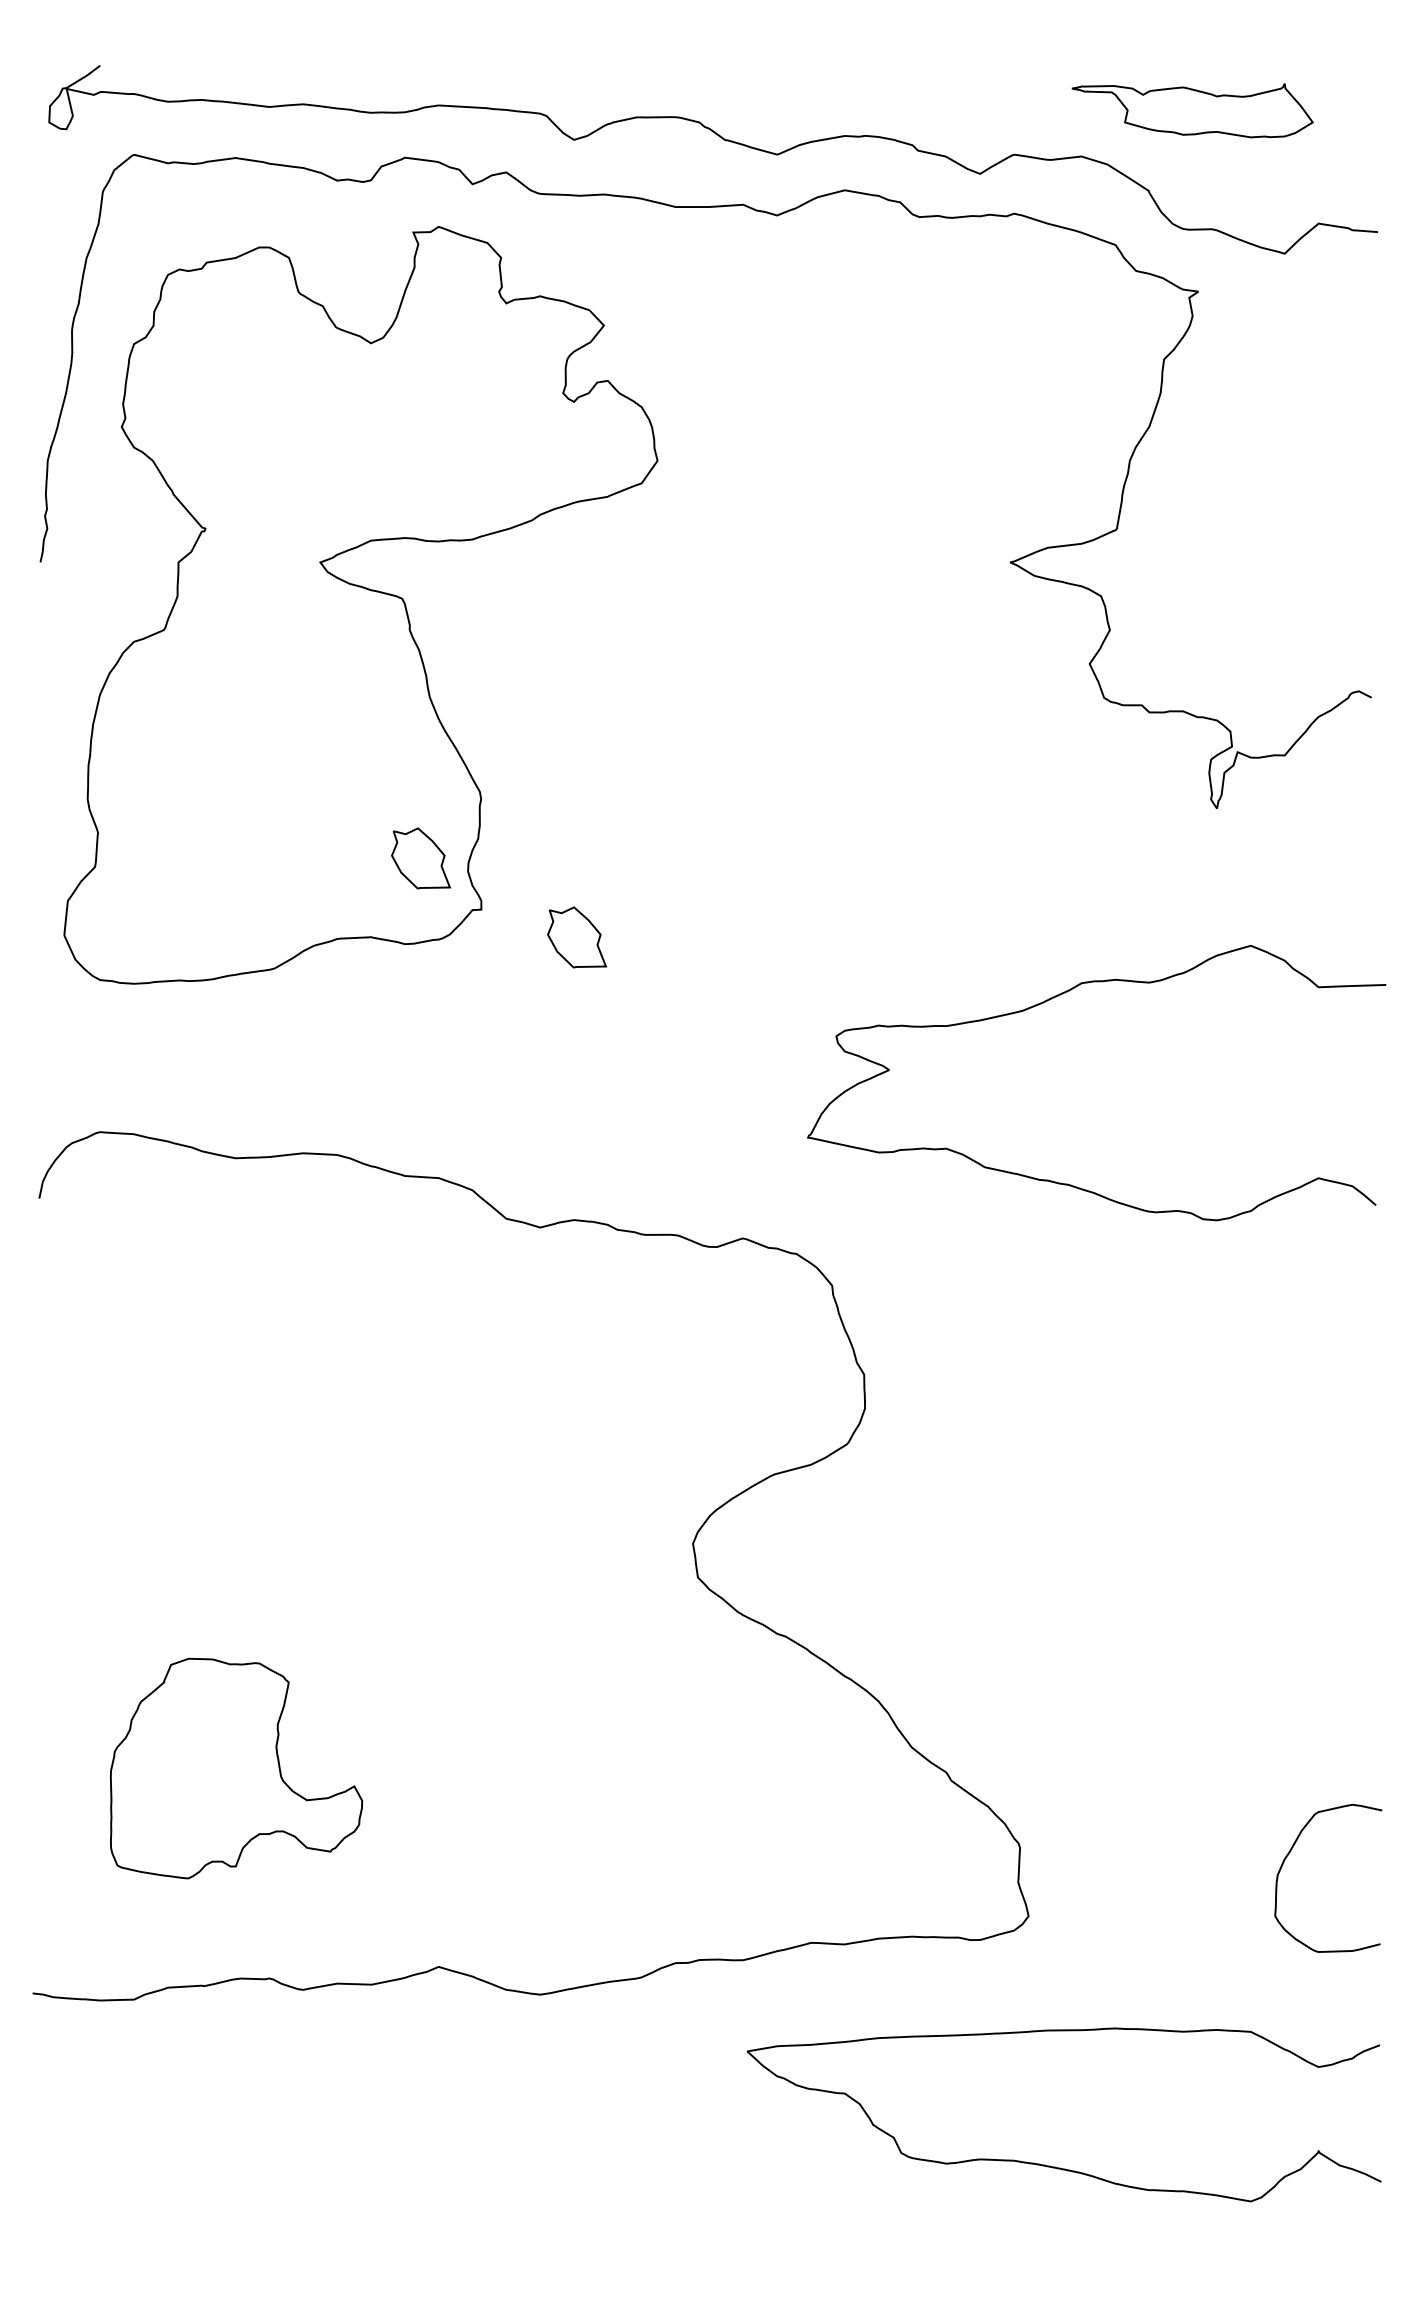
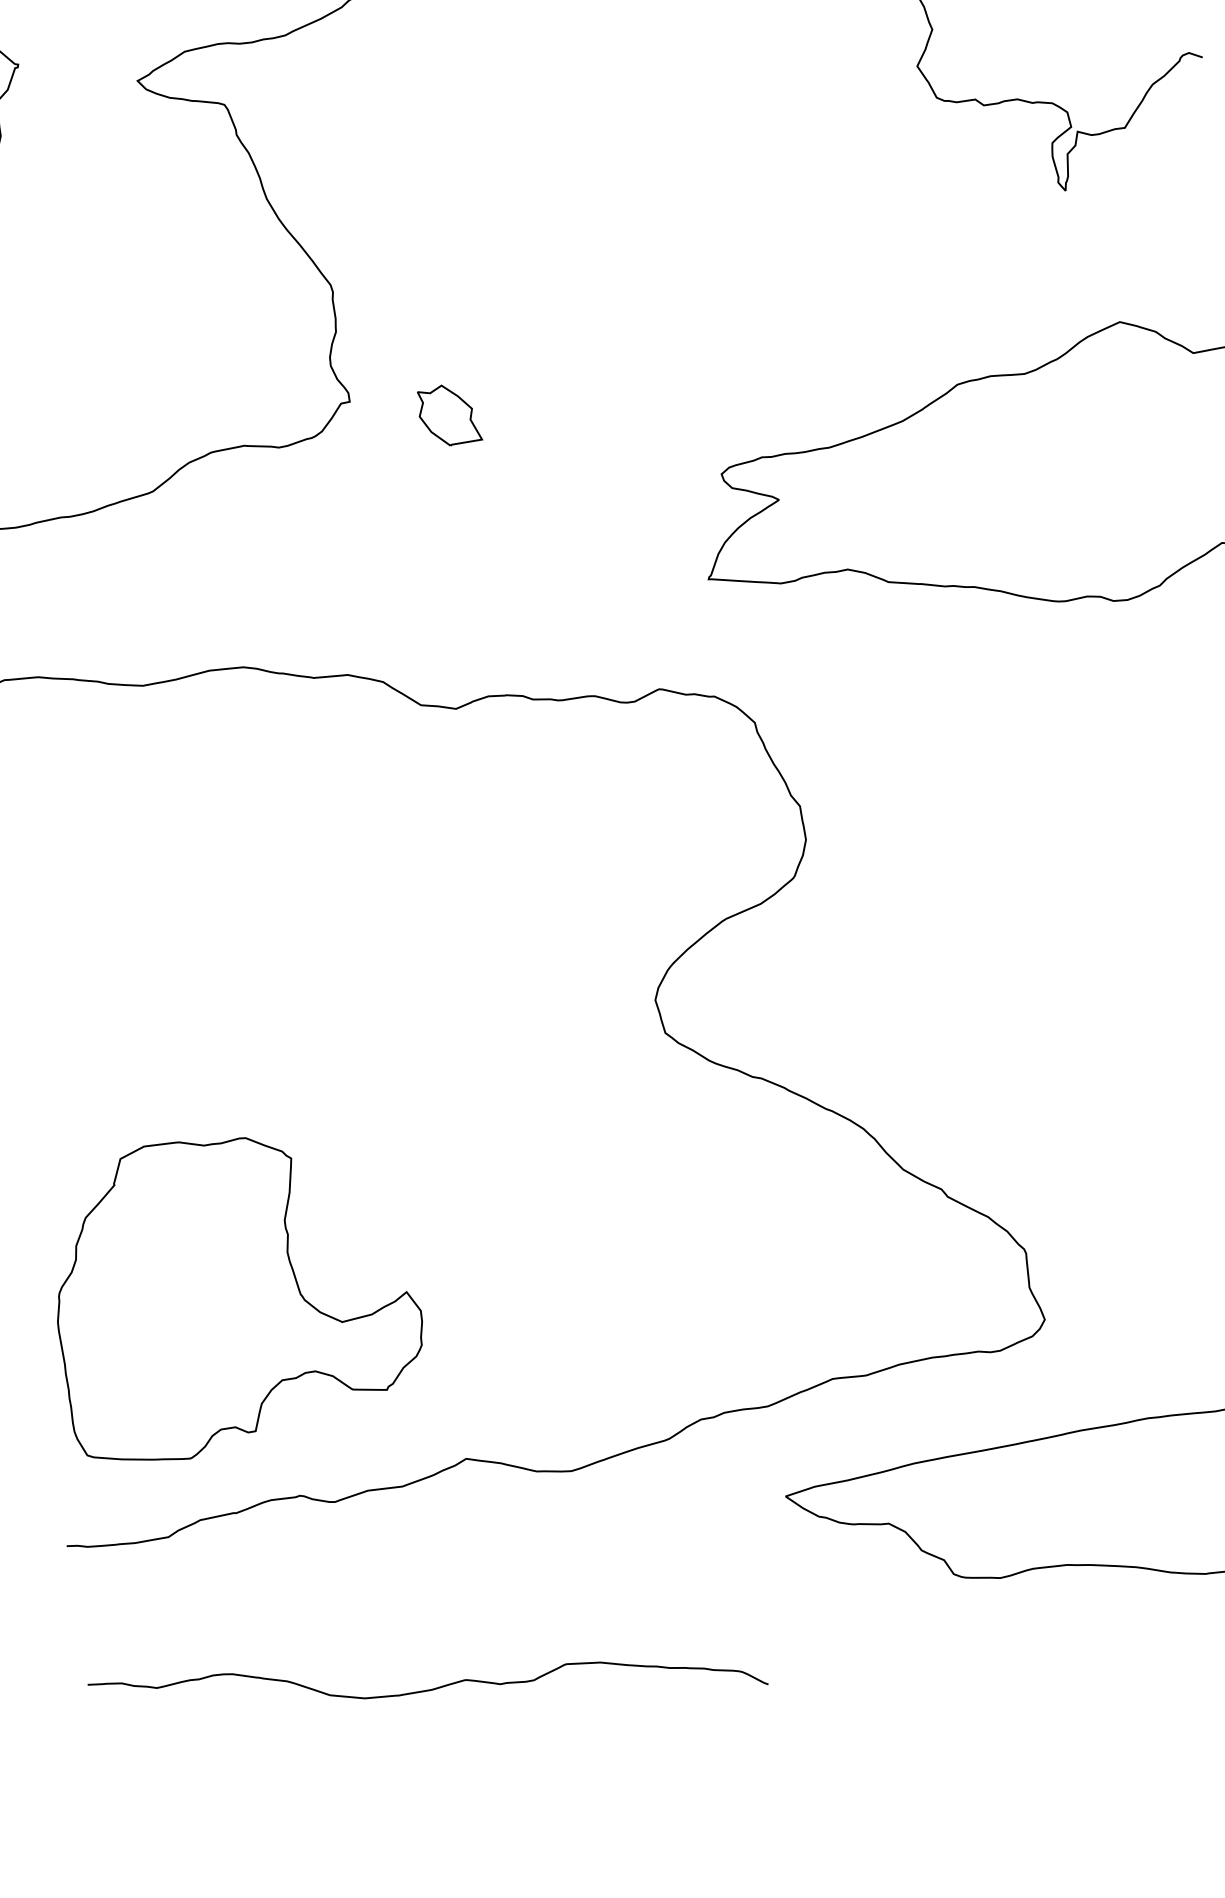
part: (421, 858) -> (282, 359), removed
part: (236, 1768) -> (235, 1292), size x1.43
curve: (367, 2188) -> (428, 1689), added

